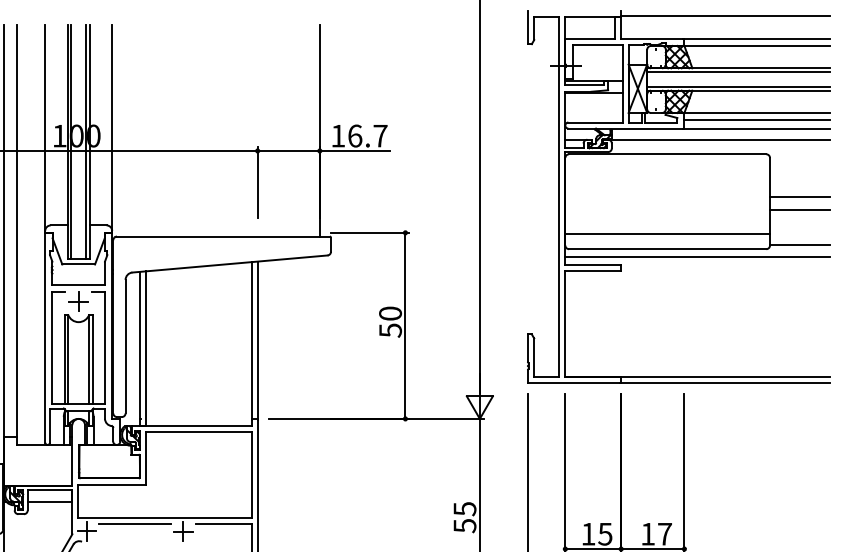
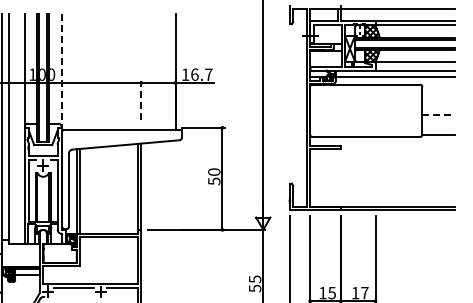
line: (757, 121) -> (415, 66), removed
line: (111, 128) -> (61, 70), solid -> dashed
line: (257, 181) -> (141, 99), solid -> dashed
line: (799, 197) -> (438, 108), removed
line: (801, 210) -> (439, 115), solid -> dashed
line: (667, 234) -> (366, 128), removed
line: (697, 255) -> (382, 140), removed

